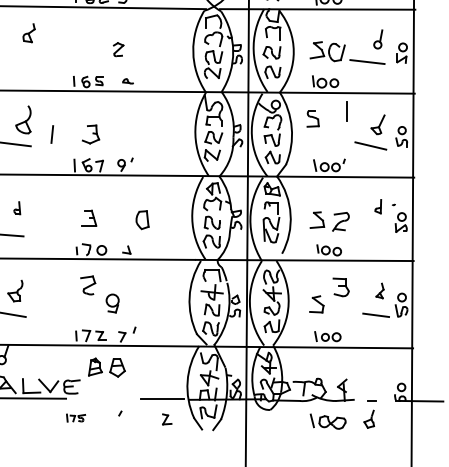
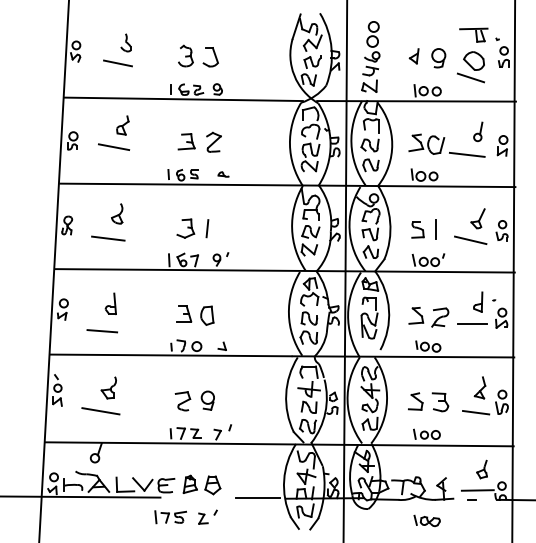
part: (91, 48) -> (186, 141), added
part: (118, 48) -> (213, 141), size x1.43
line: (19, 54) -> (113, 147), added
line: (347, 111) -> (435, 229), moved
part: (312, 118) -> (417, 229), moved
part: (23, 119) -> (117, 213), size x0.71
line: (52, 134) -> (207, 228), moved
part: (378, 206) -> (478, 301), size x1.43
part: (16, 208) -> (110, 303), size x1.67
part: (142, 219) -> (207, 315), moved
line: (371, 227) -> (471, 323), added
part: (87, 285) -> (182, 401), moved
part: (341, 287) -> (440, 402), moved
part: (379, 290) -> (479, 387), size x1.43
part: (106, 367) -> (201, 484), moved
line: (377, 391) -> (477, 490), added
part: (75, 418) -> (170, 517), size x1.67
part: (167, 419) -> (203, 518), moved
part: (368, 419) -> (481, 469), moved
part: (327, 421) -> (426, 520), size x0.71

